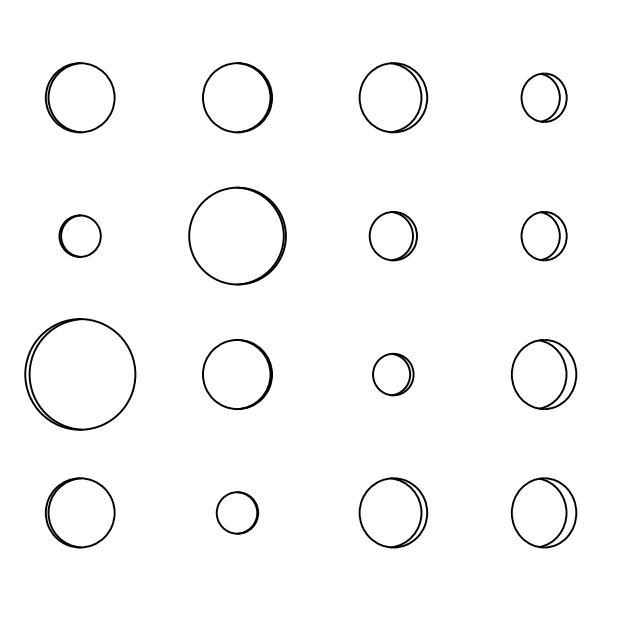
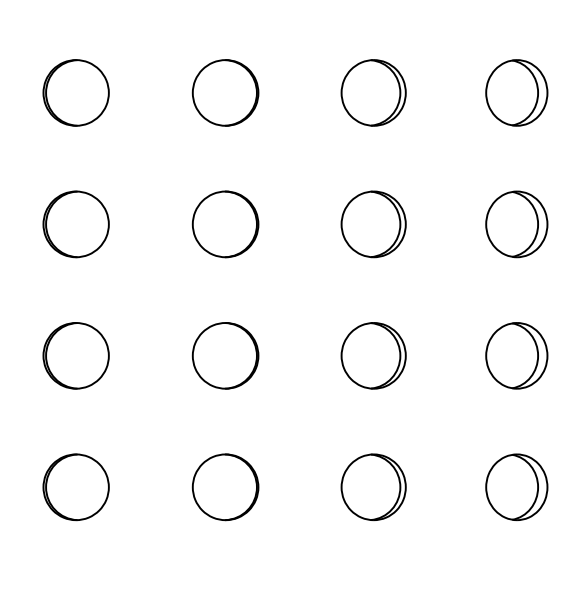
part: (543, 97) -> (516, 92), size x1.43
part: (79, 236) -> (75, 224), size x1.67
part: (237, 236) -> (225, 224), size x0.71
part: (393, 236) -> (373, 224), size x1.43
part: (543, 236) -> (516, 224), size x1.43
part: (79, 374) -> (75, 355), size x0.62
part: (393, 374) -> (373, 355), size x1.67
part: (237, 513) -> (225, 487), size x1.67

